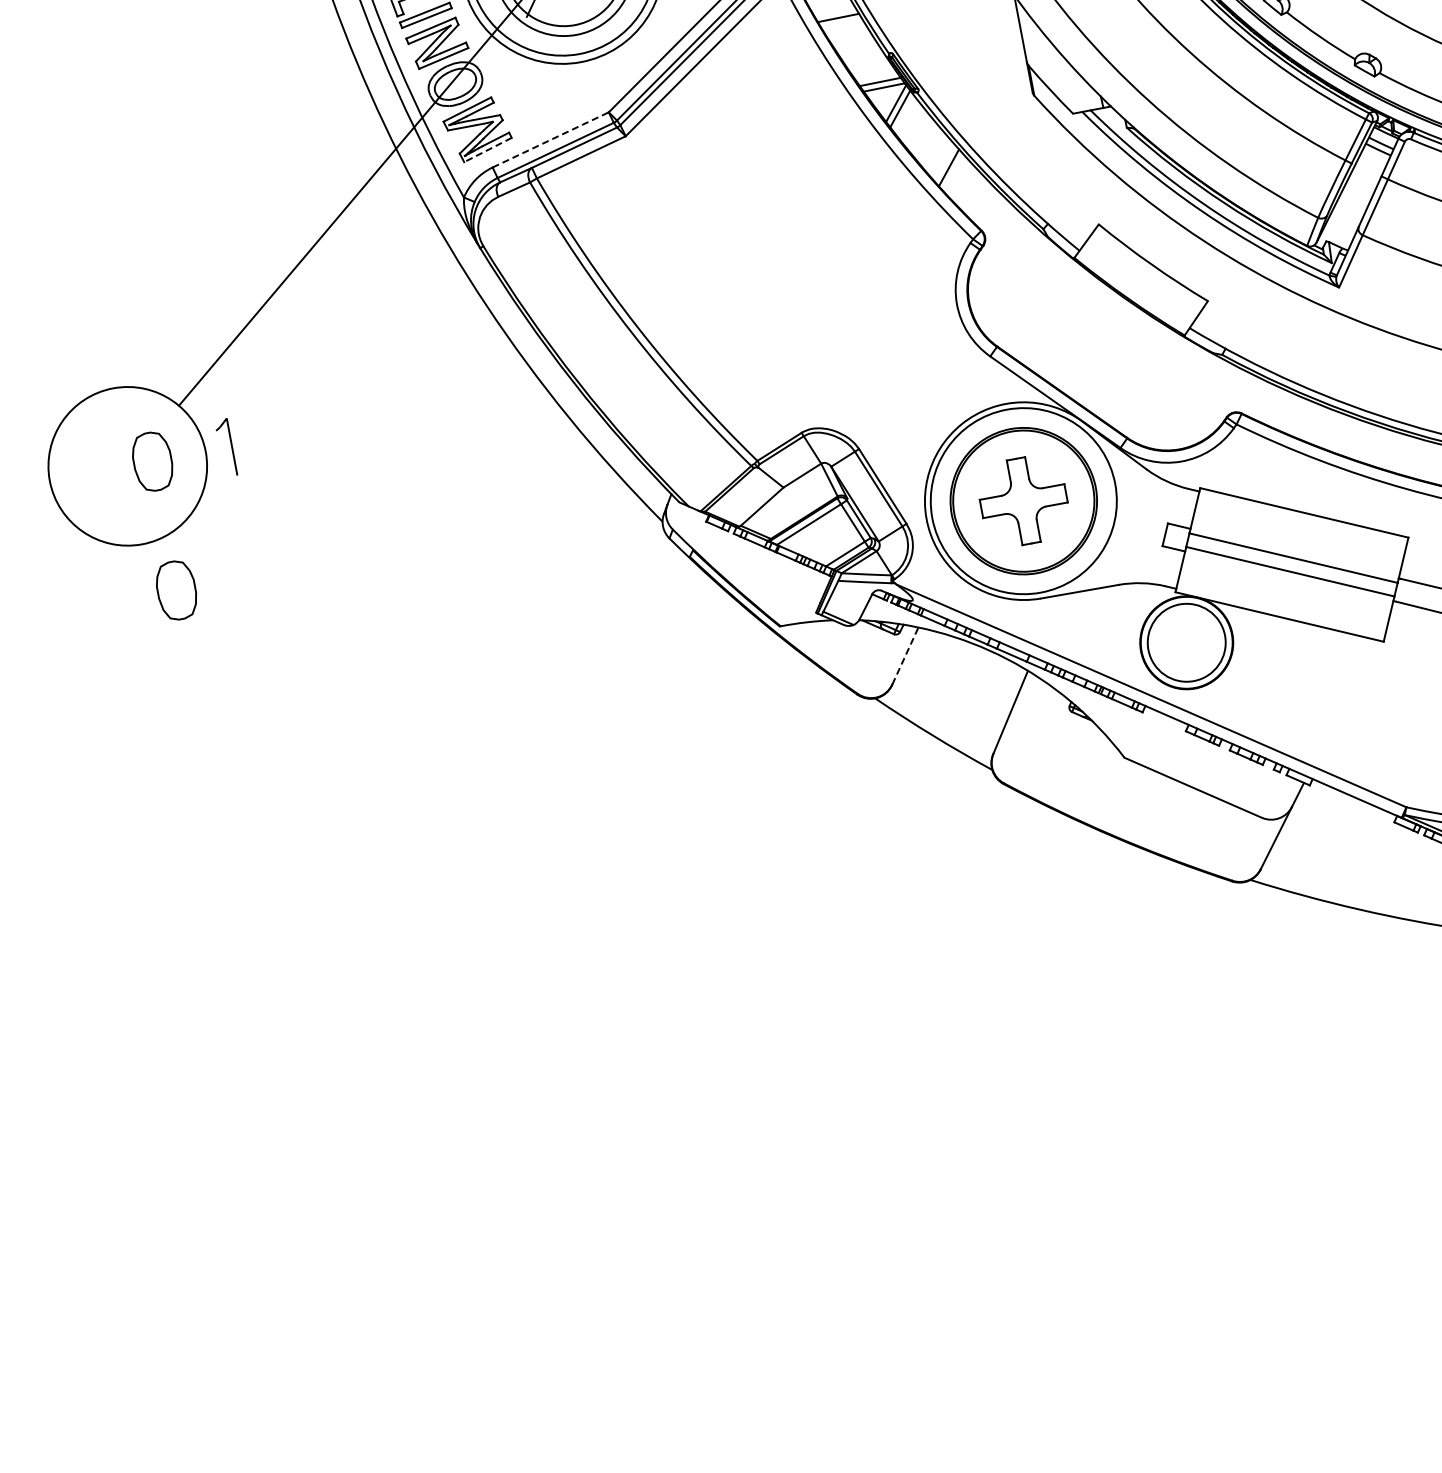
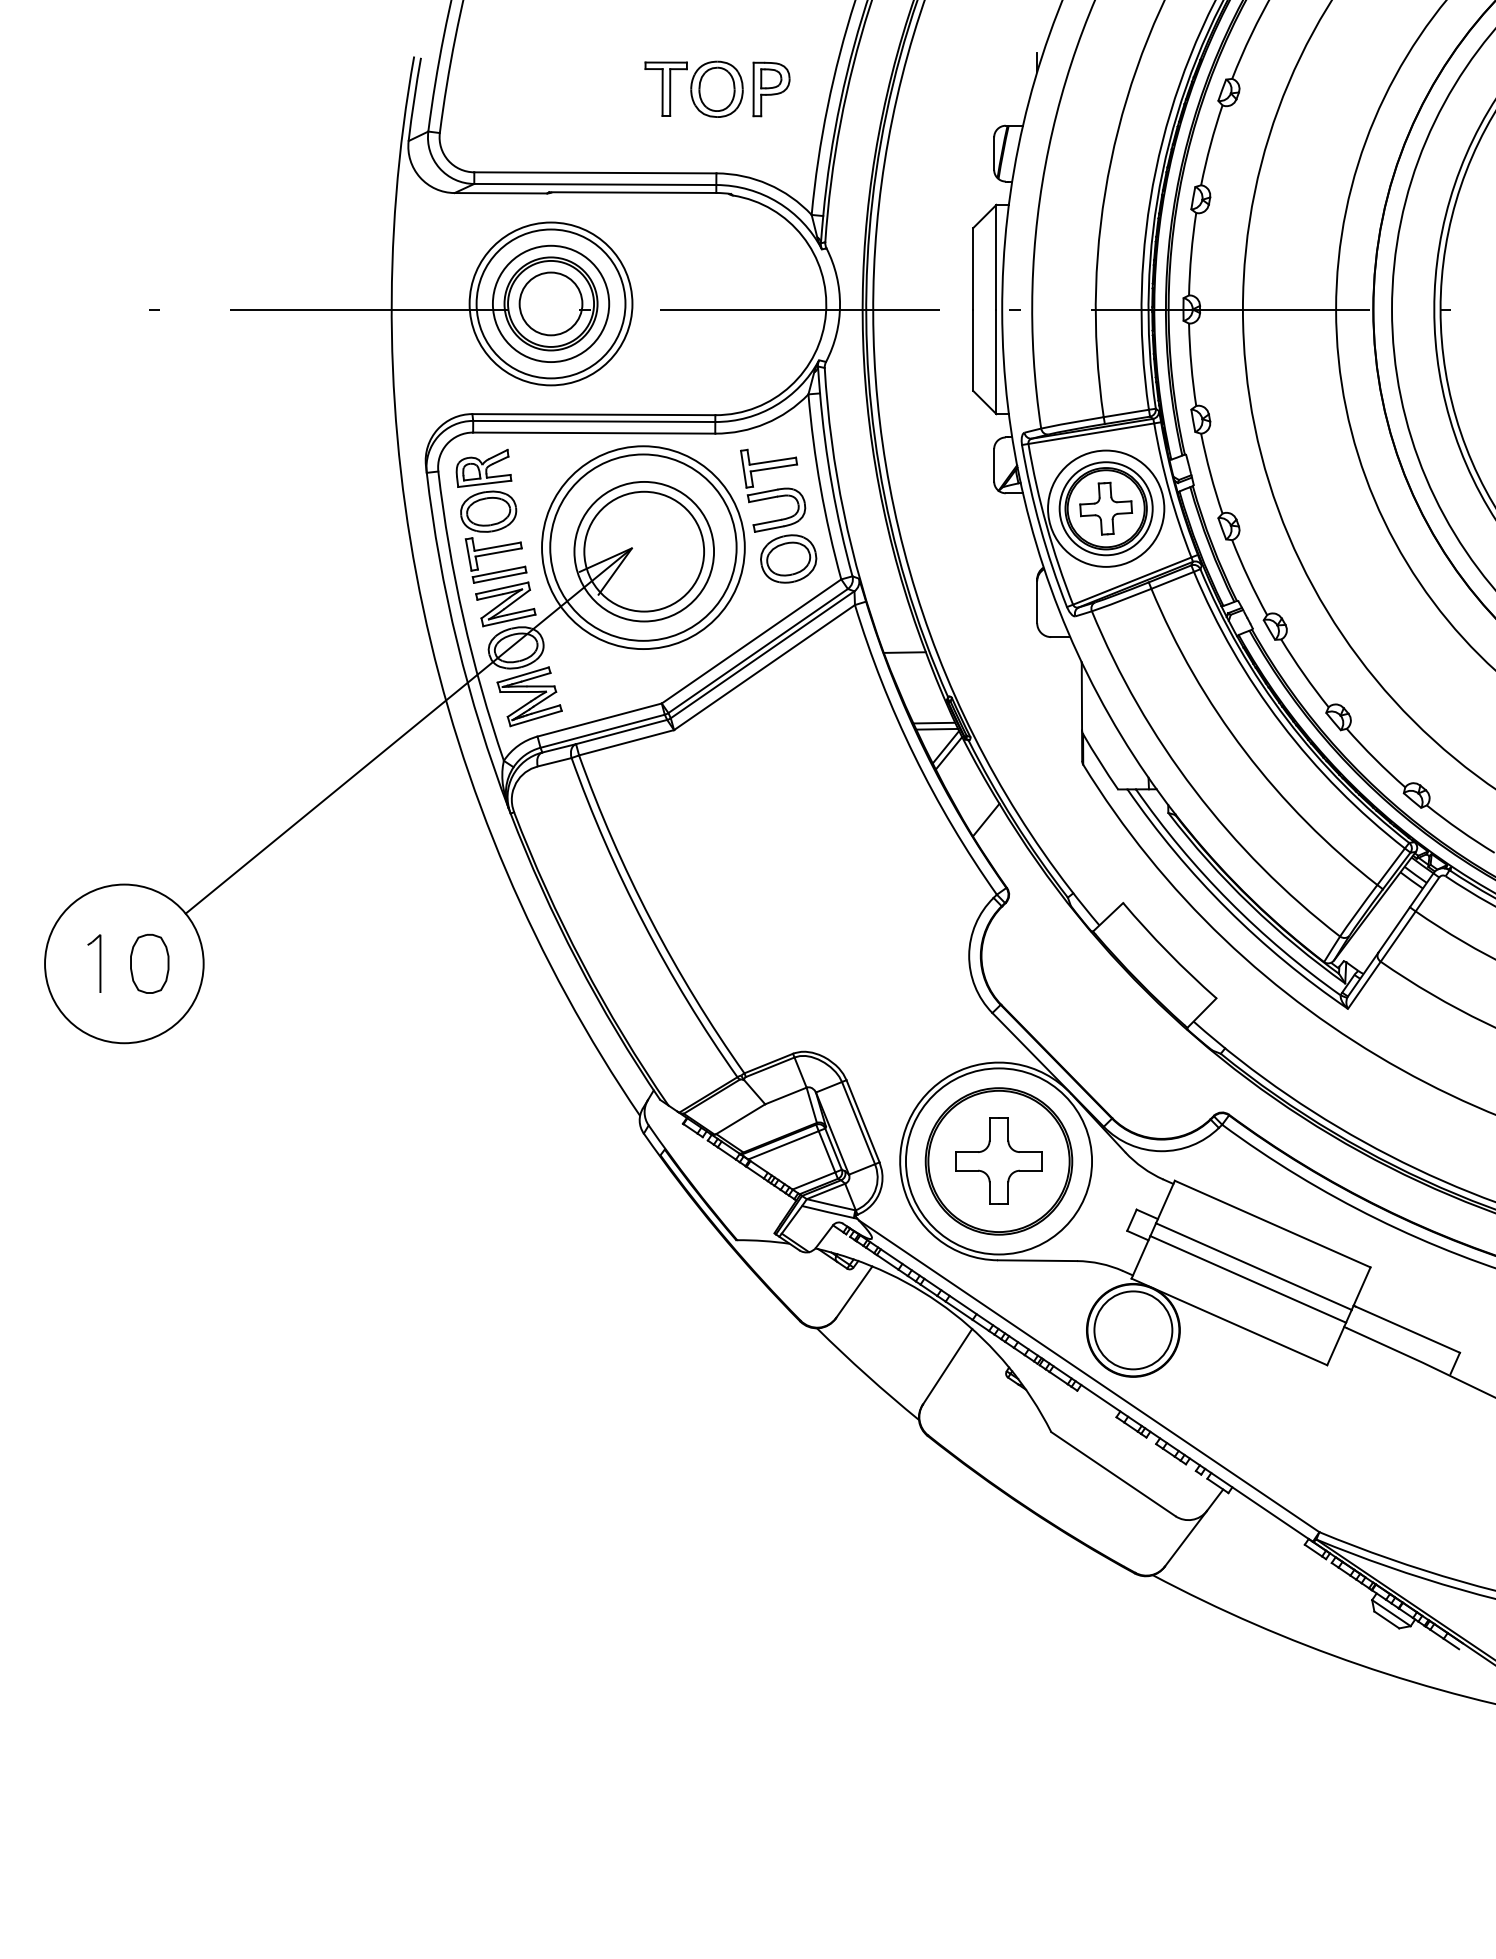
line: (551, 139) -> (600, 719), dashed -> solid
line: (488, 149) -> (536, 718), dashed -> solid
part: (226, 447) -> (94, 963), moved
part: (176, 590) -> (149, 1094), removed
line: (905, 655) -> (854, 1291), dashed -> solid

